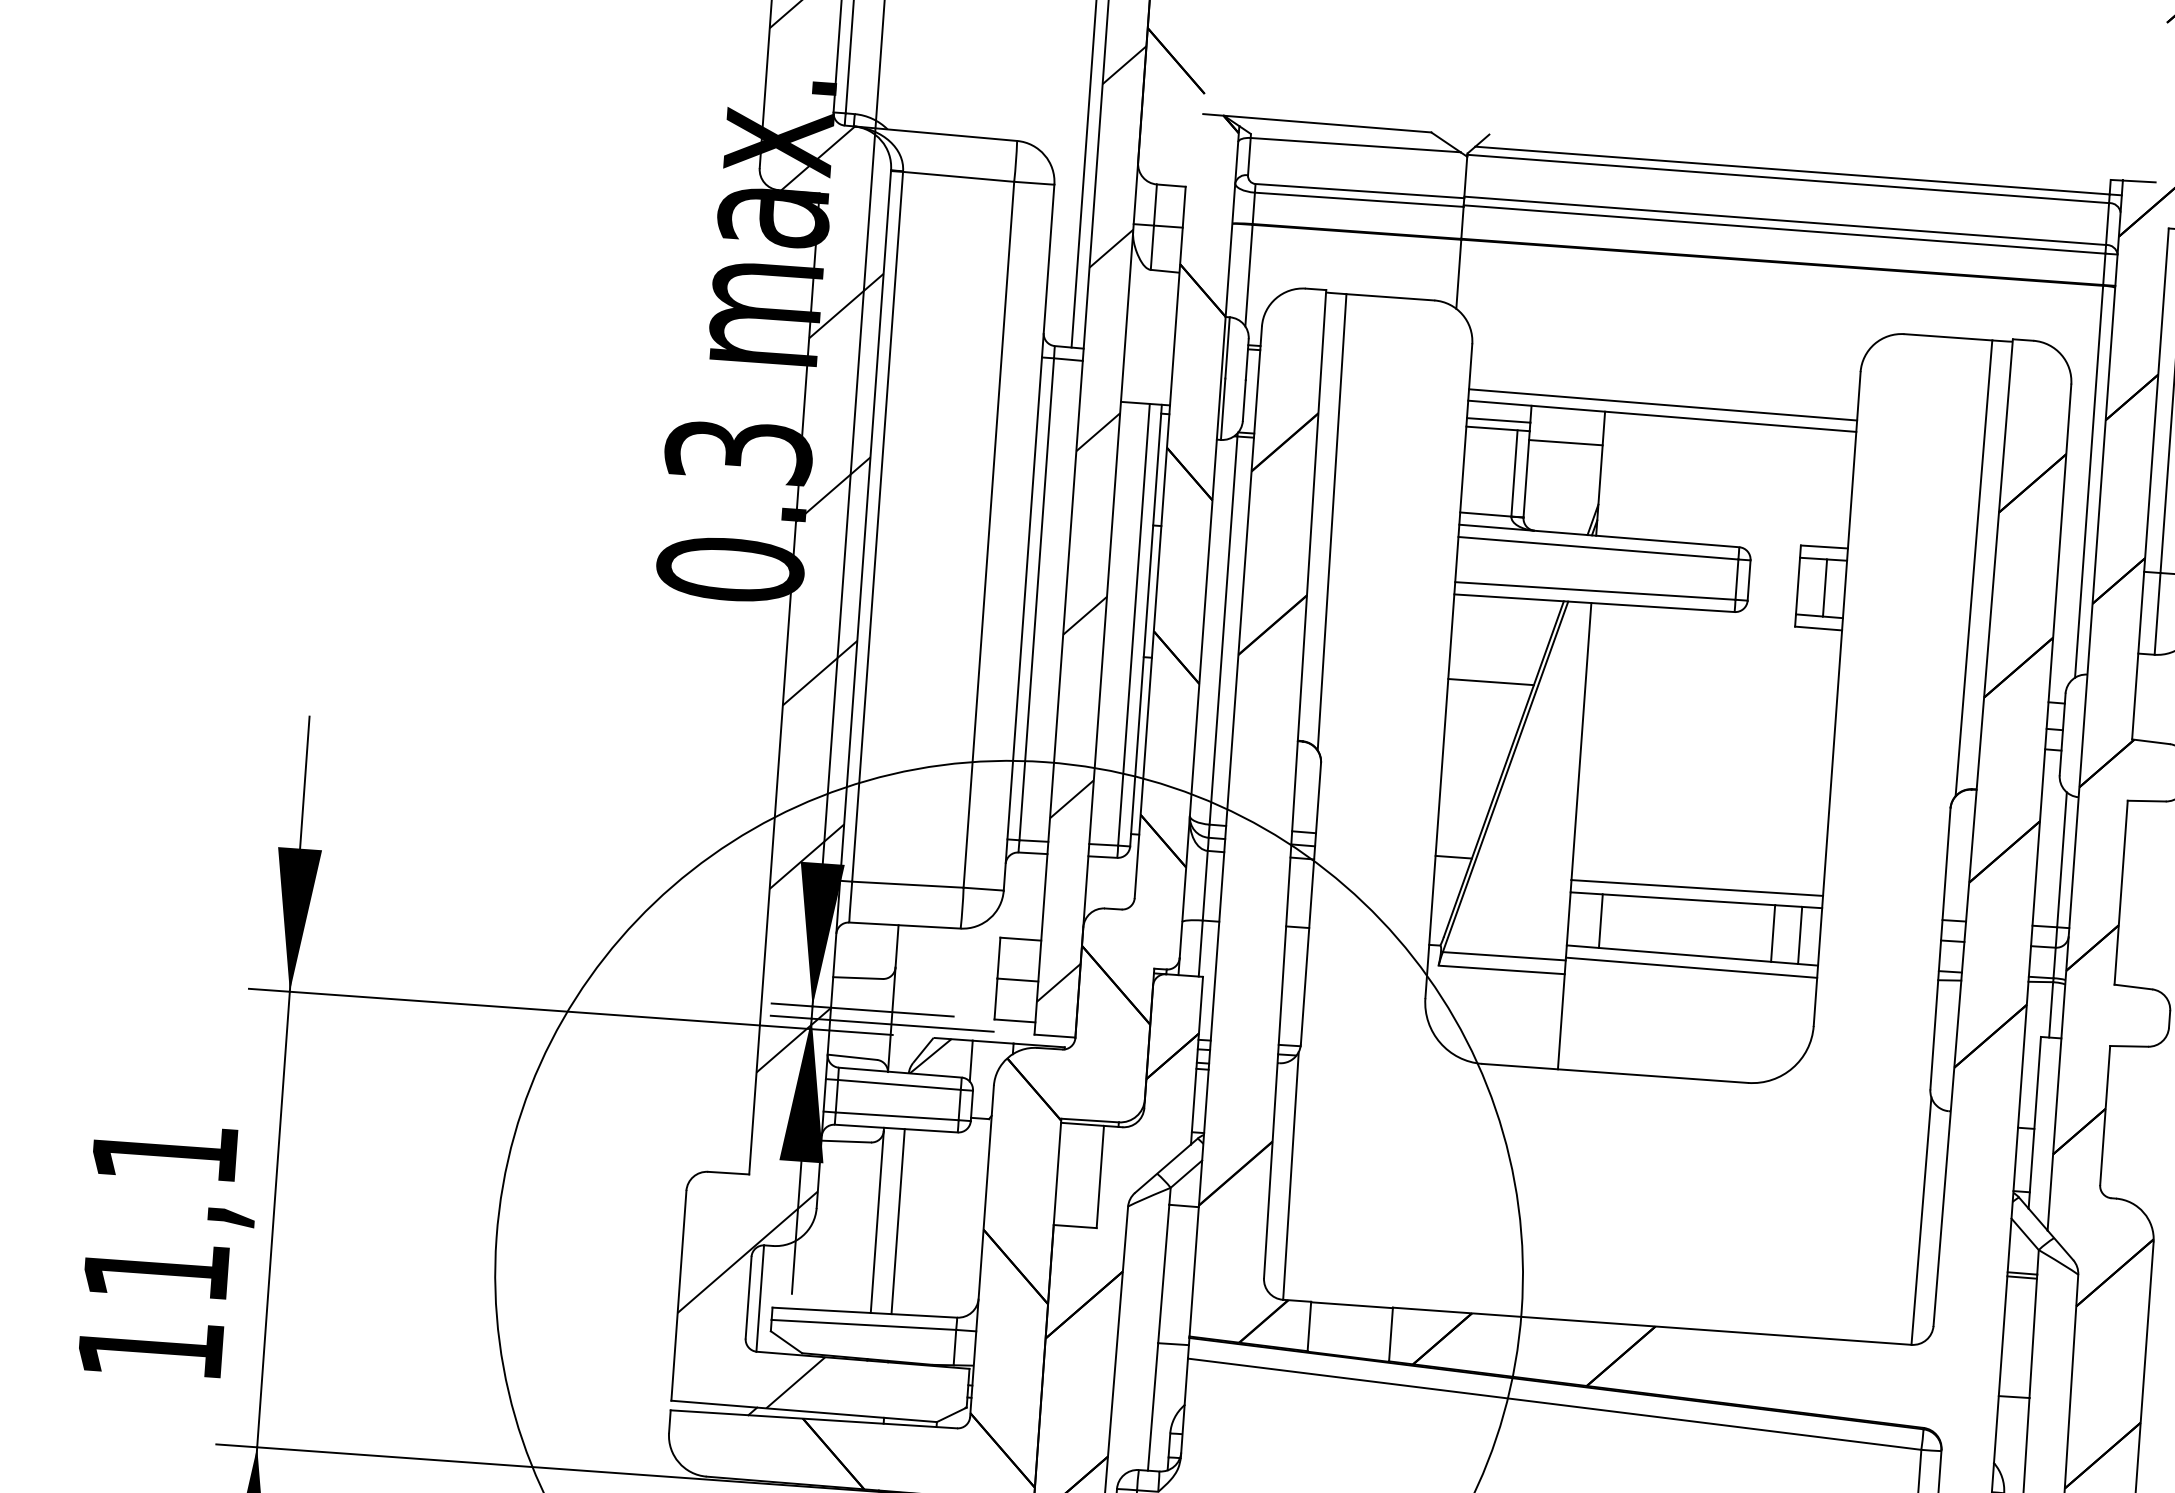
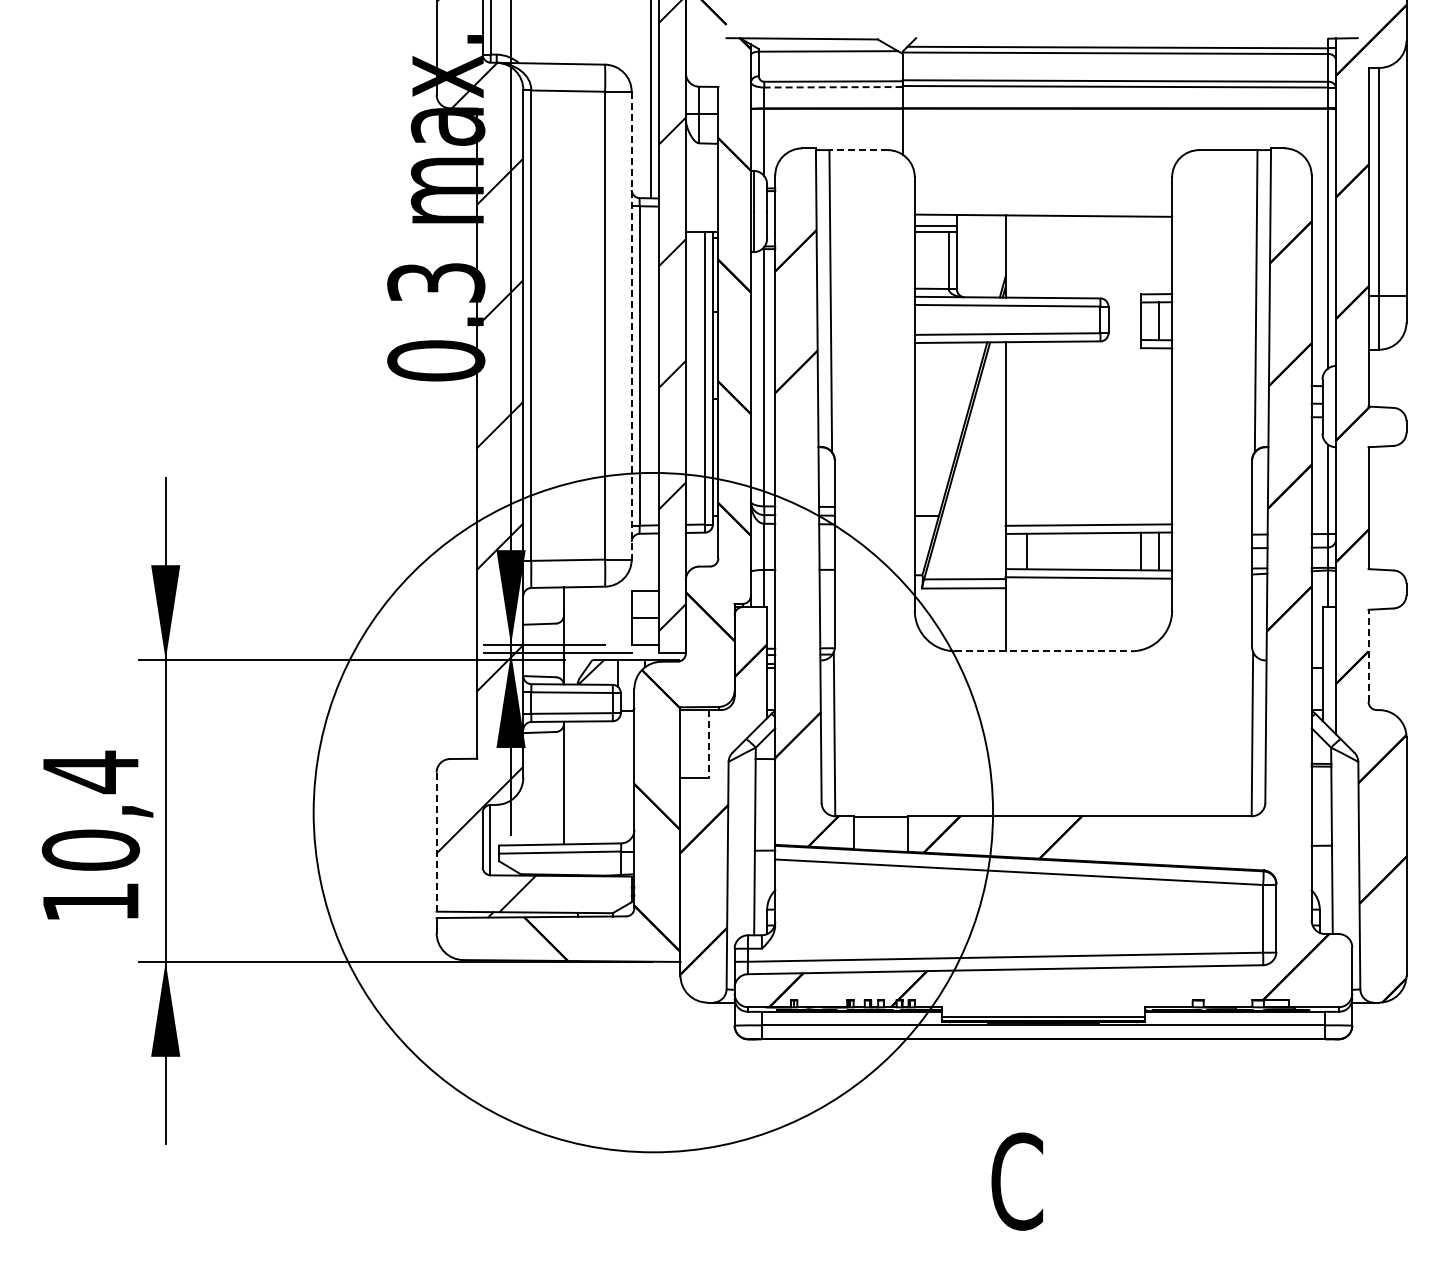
line: (1357, 199) -> (832, 87), solid -> dashed
line: (1390, 297) -> (858, 150), solid -> dashed
line: (1663, 405) -> (1043, 208), removed
line: (1564, 442) -> (980, 237), removed
line: (1028, 537) -> (631, 325), solid -> dashed
line: (1490, 682) -> (942, 399), removed
line: (1615, 1073) -> (1043, 651), solid -> dashed
line: (2105, 1114) -> (1368, 655), solid -> dashed
line: (1099, 1176) -> (708, 743), solid -> dashed
text: (160, 1210) -> (90, 810), 11,1 -> 10,4
line: (897, 1221) -> (577, 782), removed
line: (678, 1296) -> (436, 842), solid -> dashed

